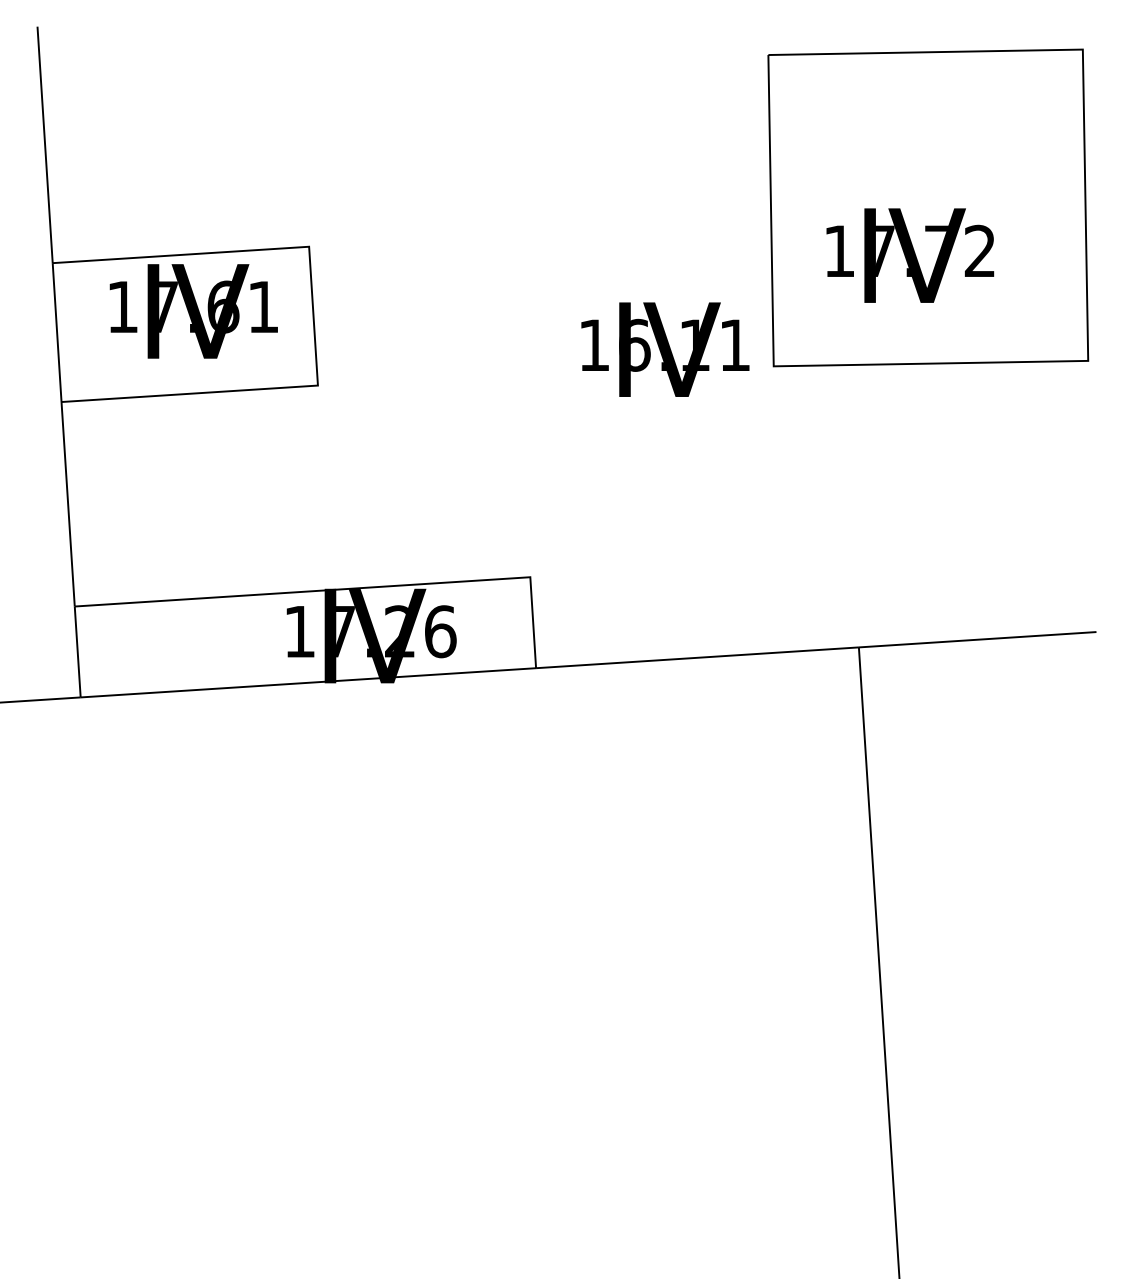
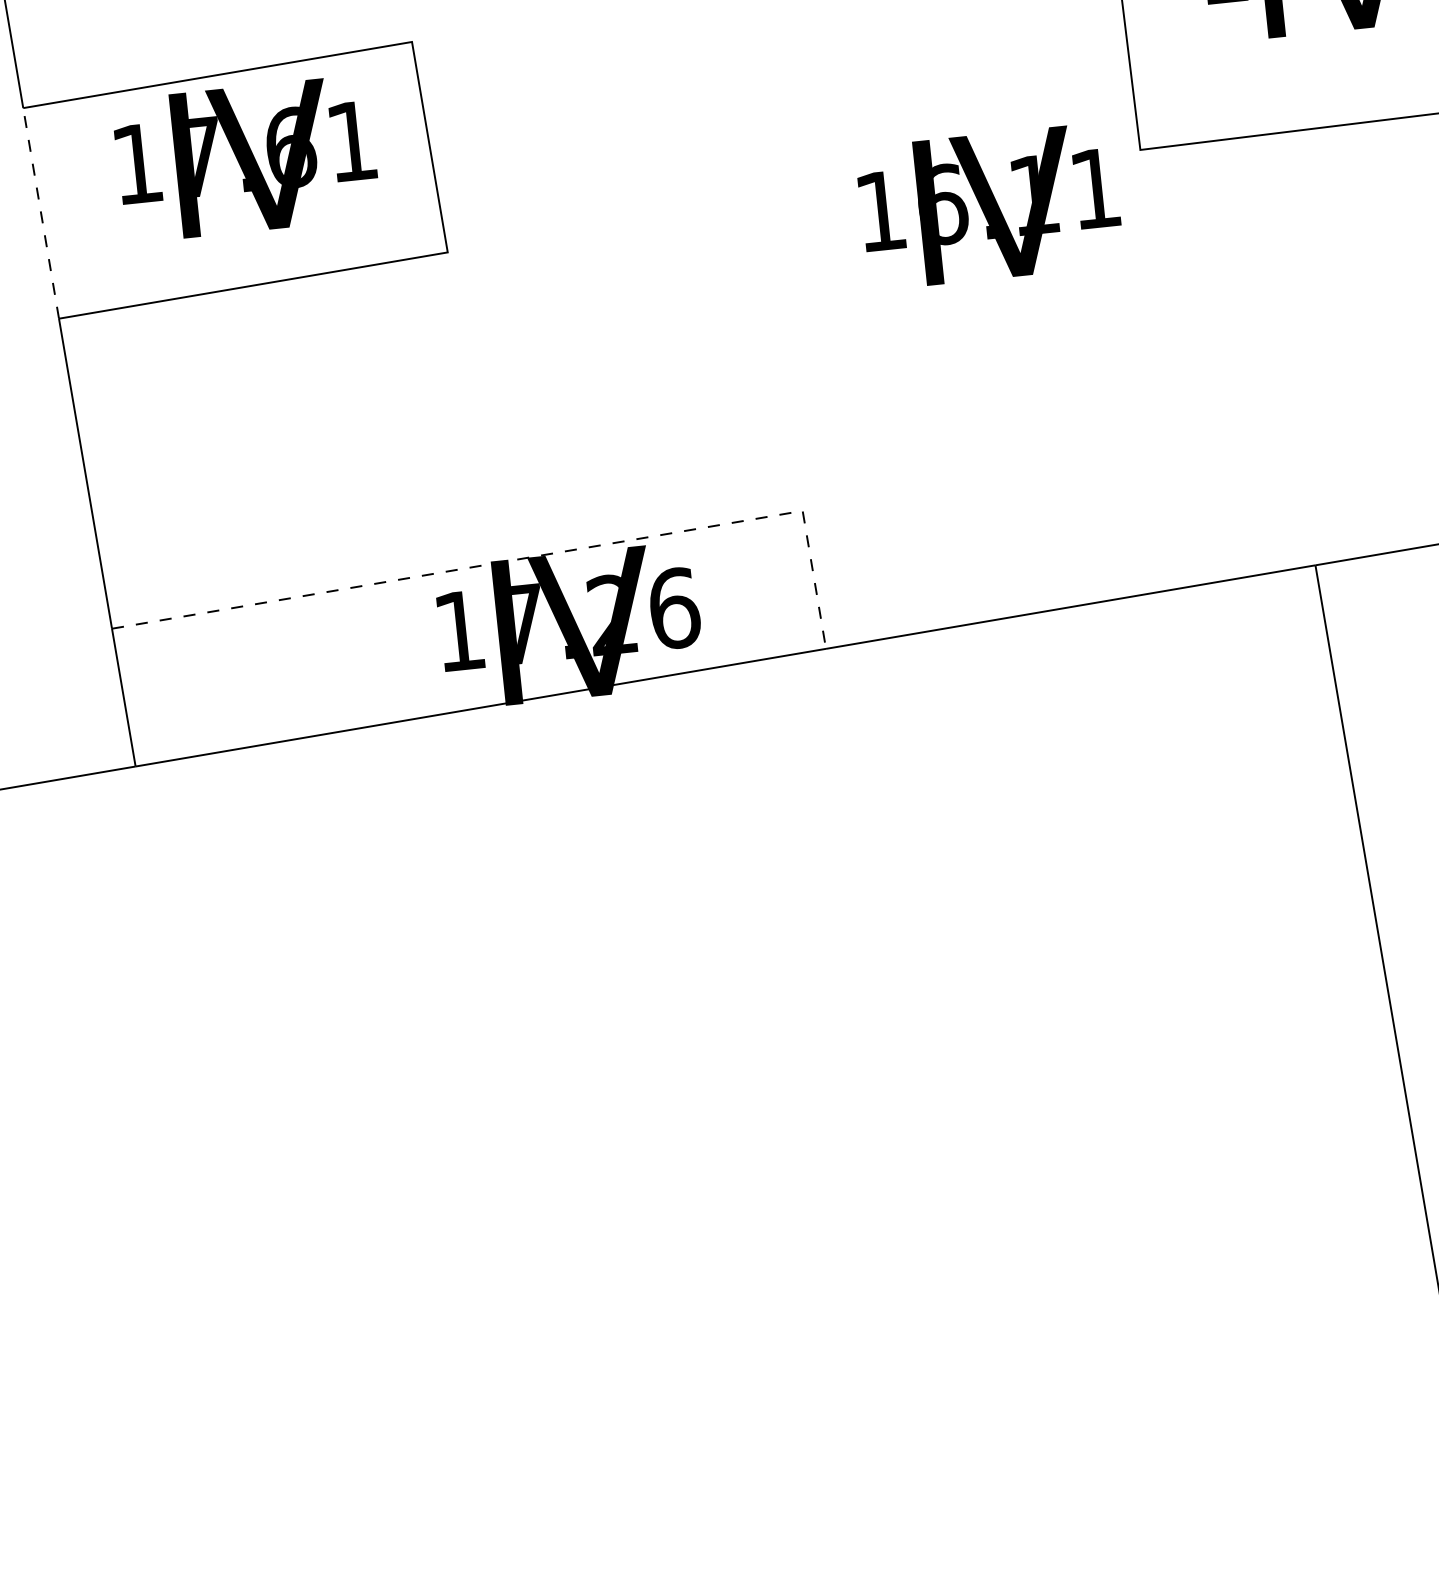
line: (57, 332) -> (41, 213), solid -> dashed
text: (665, 349) -> (990, 206), moved
line: (348, 588) -> (526, 557), solid -> dashed

